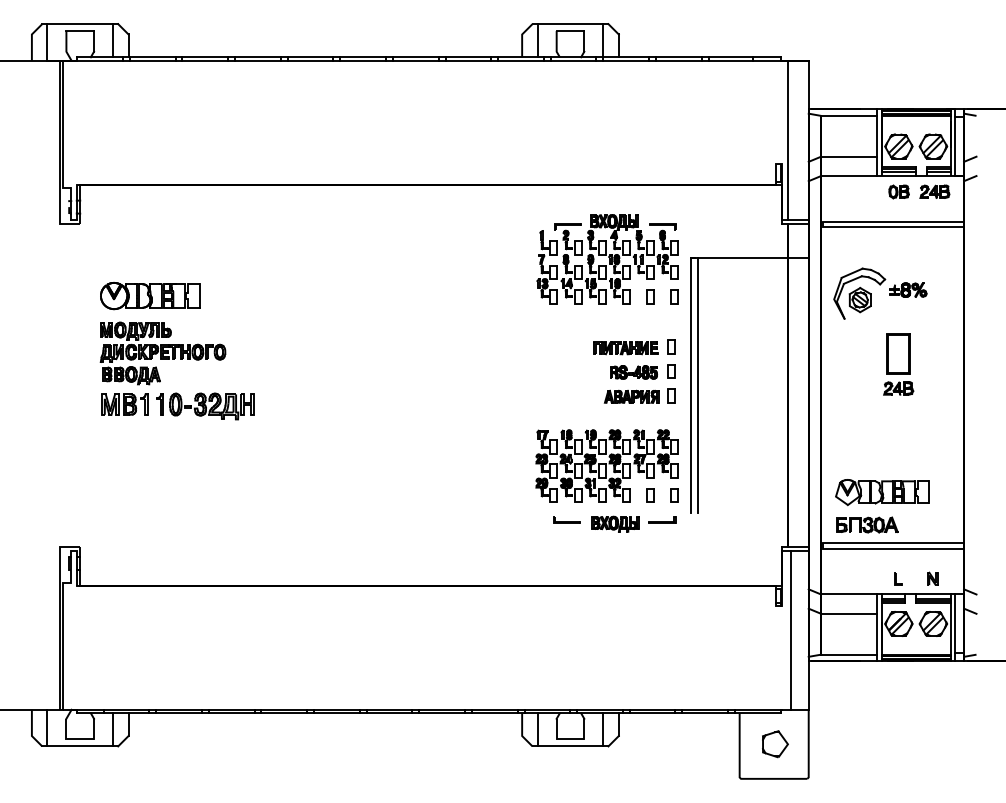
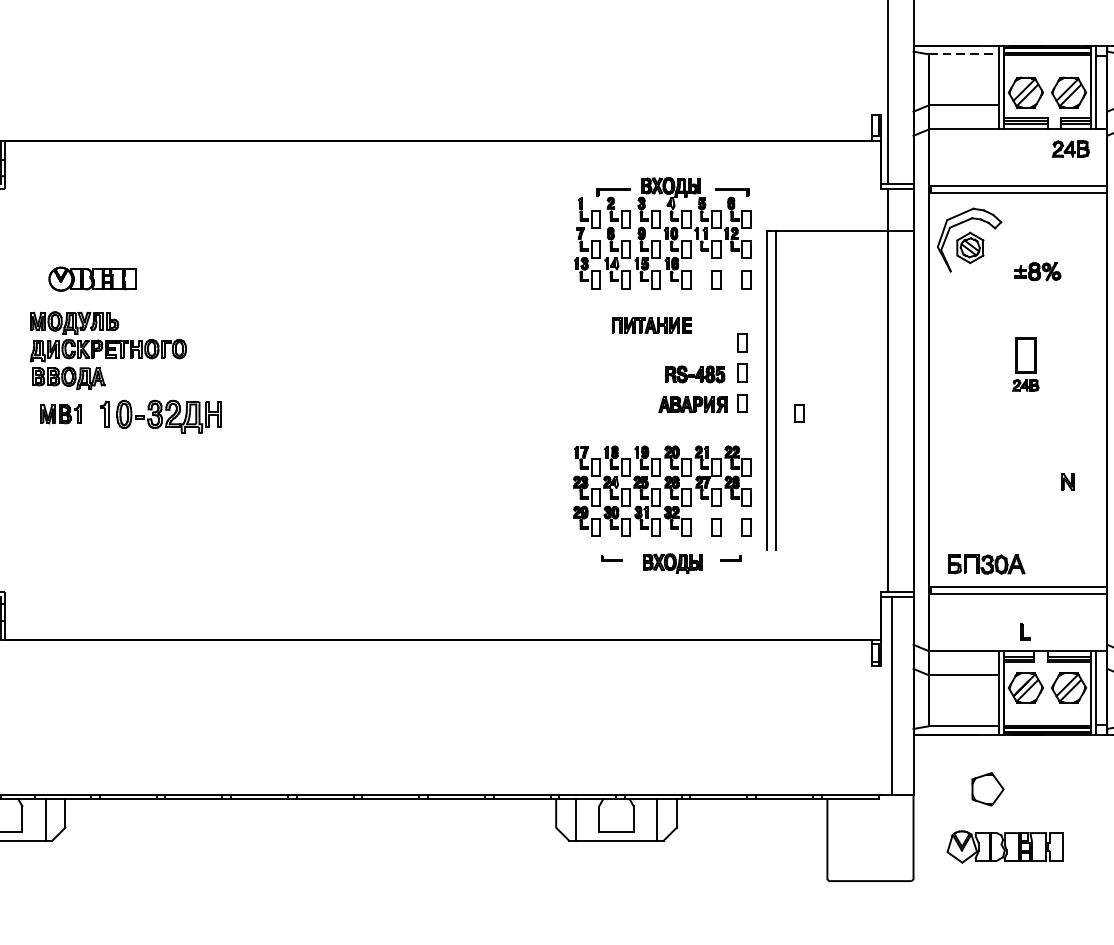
line: (849, 115) -> (964, 53), solid -> dashed
part: (898, 191) -> (1025, 148), removed
part: (859, 293) -> (969, 239), moved
part: (150, 296) -> (92, 279), size x0.7
part: (625, 348) -> (651, 325), moved
part: (898, 364) -> (1025, 364), size x0.7
part: (717, 403) -> (799, 413), added
part: (124, 404) -> (60, 414), size x0.7
part: (882, 492) -> (1005, 847), moved
part: (566, 519) -> (611, 557), size x0.6
part: (662, 519) -> (731, 557), size x0.6
part: (932, 578) -> (1067, 481), moved
part: (775, 744) -> (988, 789), moved

